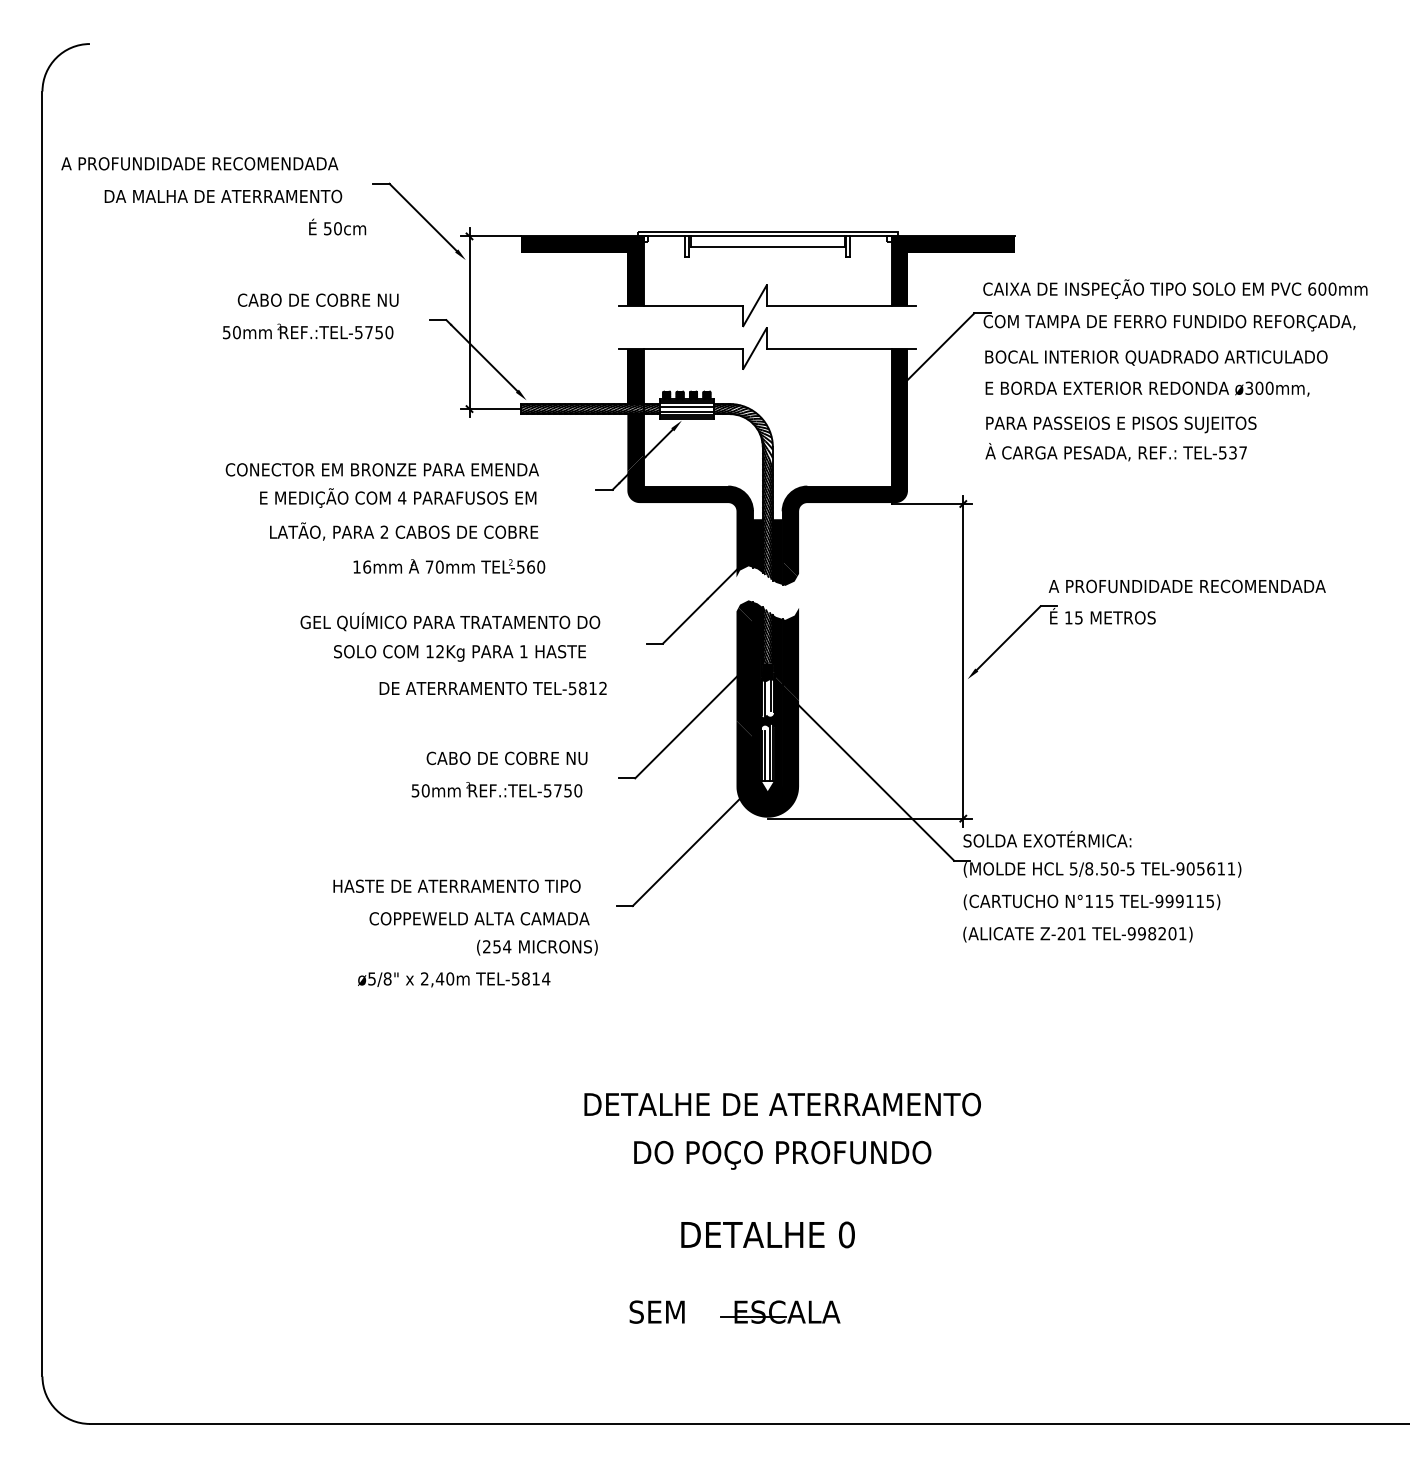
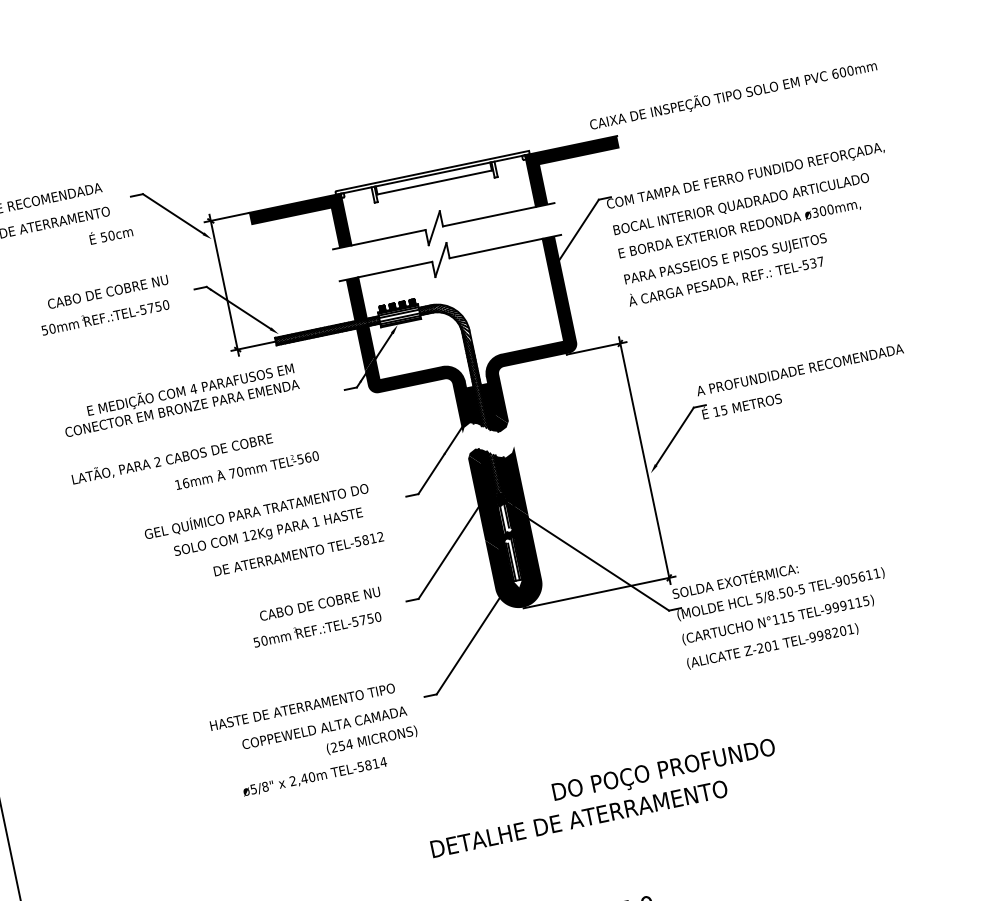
text: (1175, 288) -> (733, 94), moved
text: (398, 497) -> (190, 389), moved
text: (404, 531) -> (172, 458), moved
text: (782, 1154) -> (663, 770), moved

